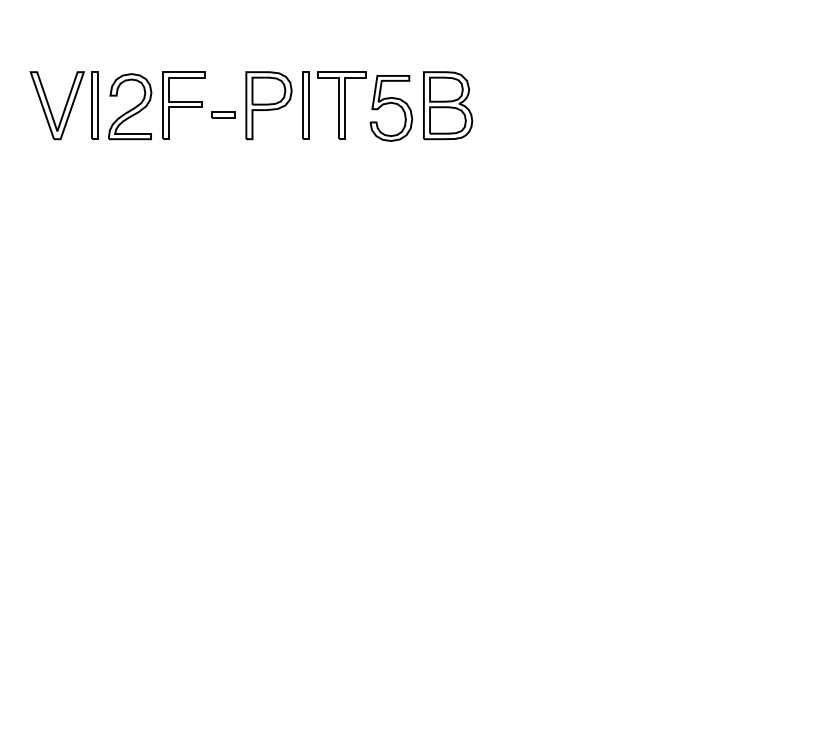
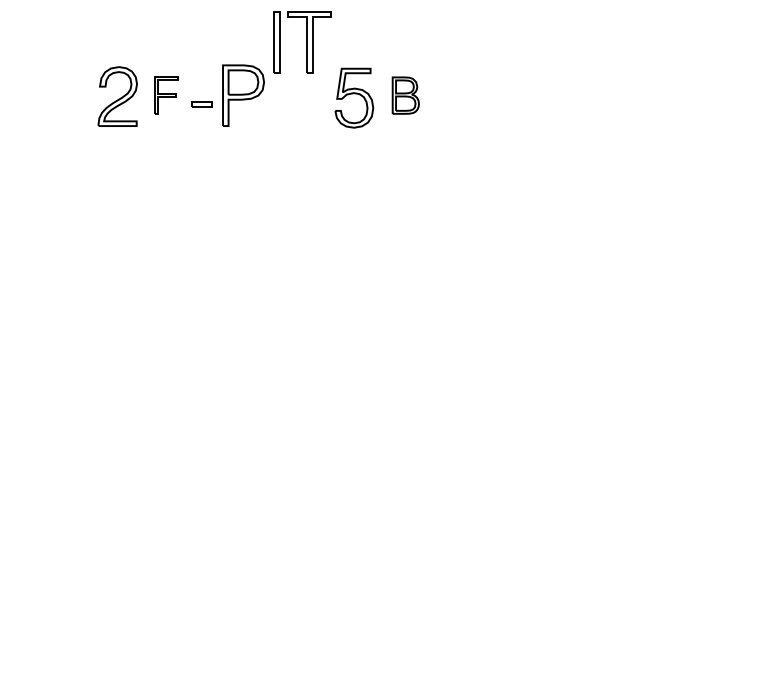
part: (63, 105) -> (57, 95), removed
part: (183, 105) -> (166, 95), size x0.6
part: (334, 105) -> (302, 42), moved
part: (447, 105) -> (405, 95), size x0.6

